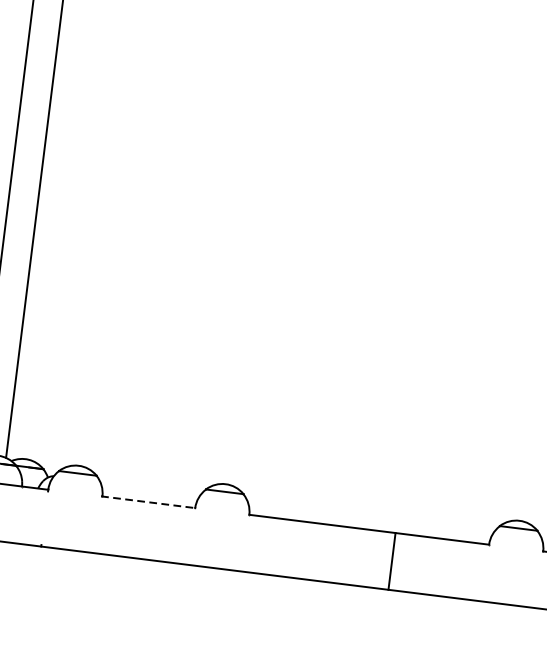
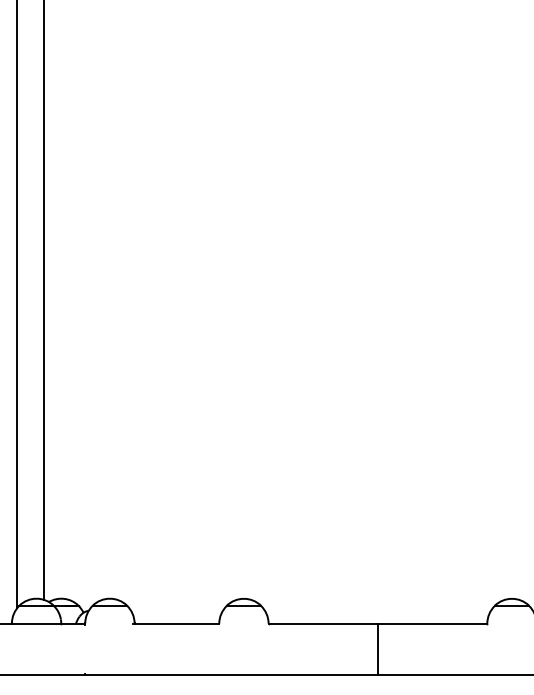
line: (148, 502) -> (176, 623), dashed -> solid
line: (391, 561) -> (377, 649), moved

